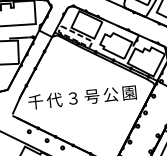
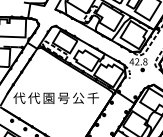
text: (128, 92) -> (92, 97), 園 -> 千
text: (72, 97) -> (48, 97), ３ -> 園
text: (35, 102) -> (19, 98), 千 -> 代

